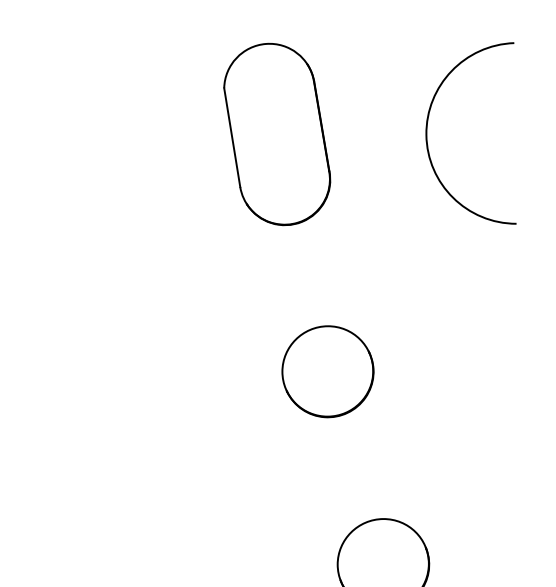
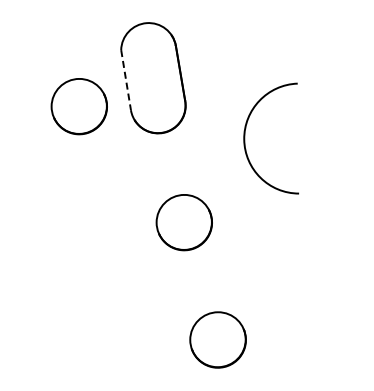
curve: (428, 133) -> (245, 138), moved
line: (232, 138) -> (126, 80), solid -> dashed
part: (154, 180) -> (78, 106), added

